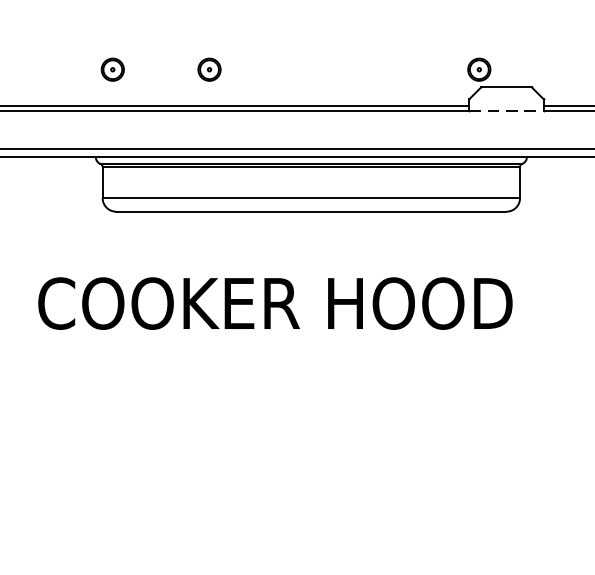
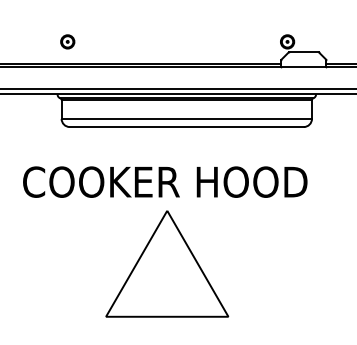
part: (209, 69) -> (125, 41), removed
line: (507, 110) -> (304, 66), dashed -> solid
part: (279, 439) -> (167, 263), added

